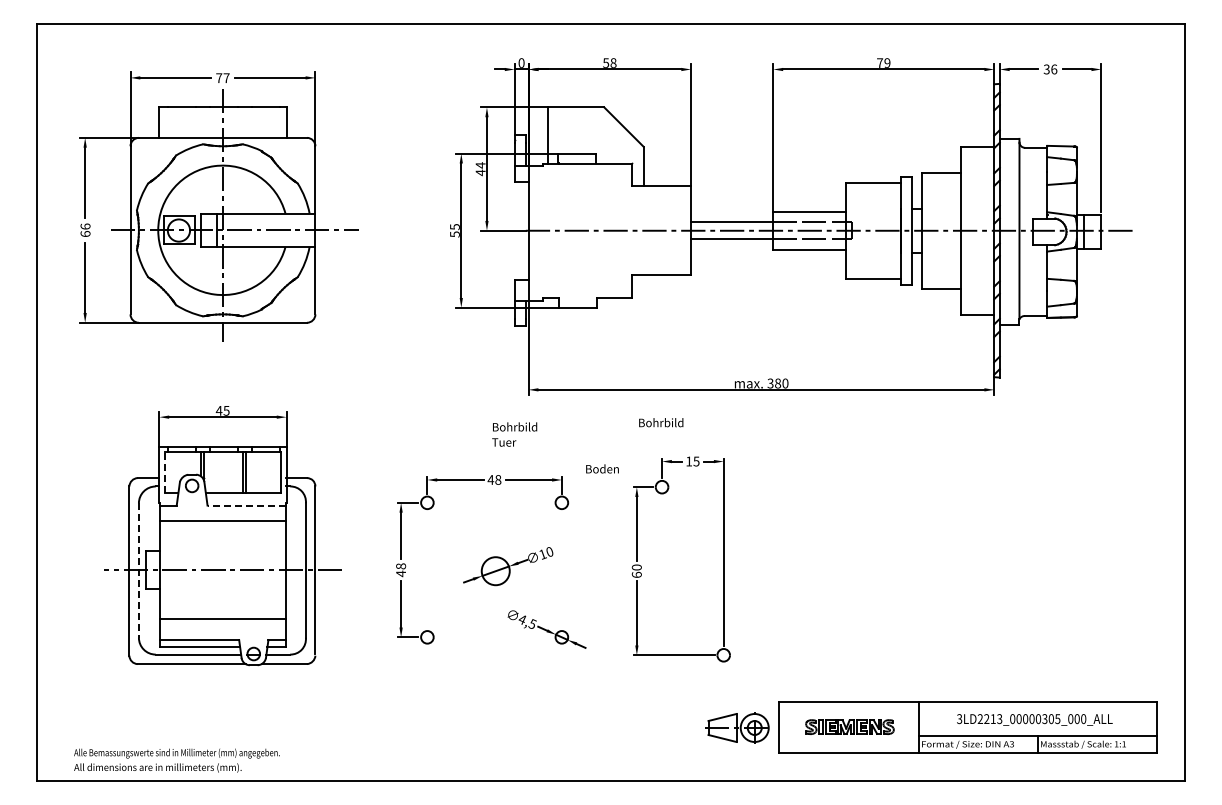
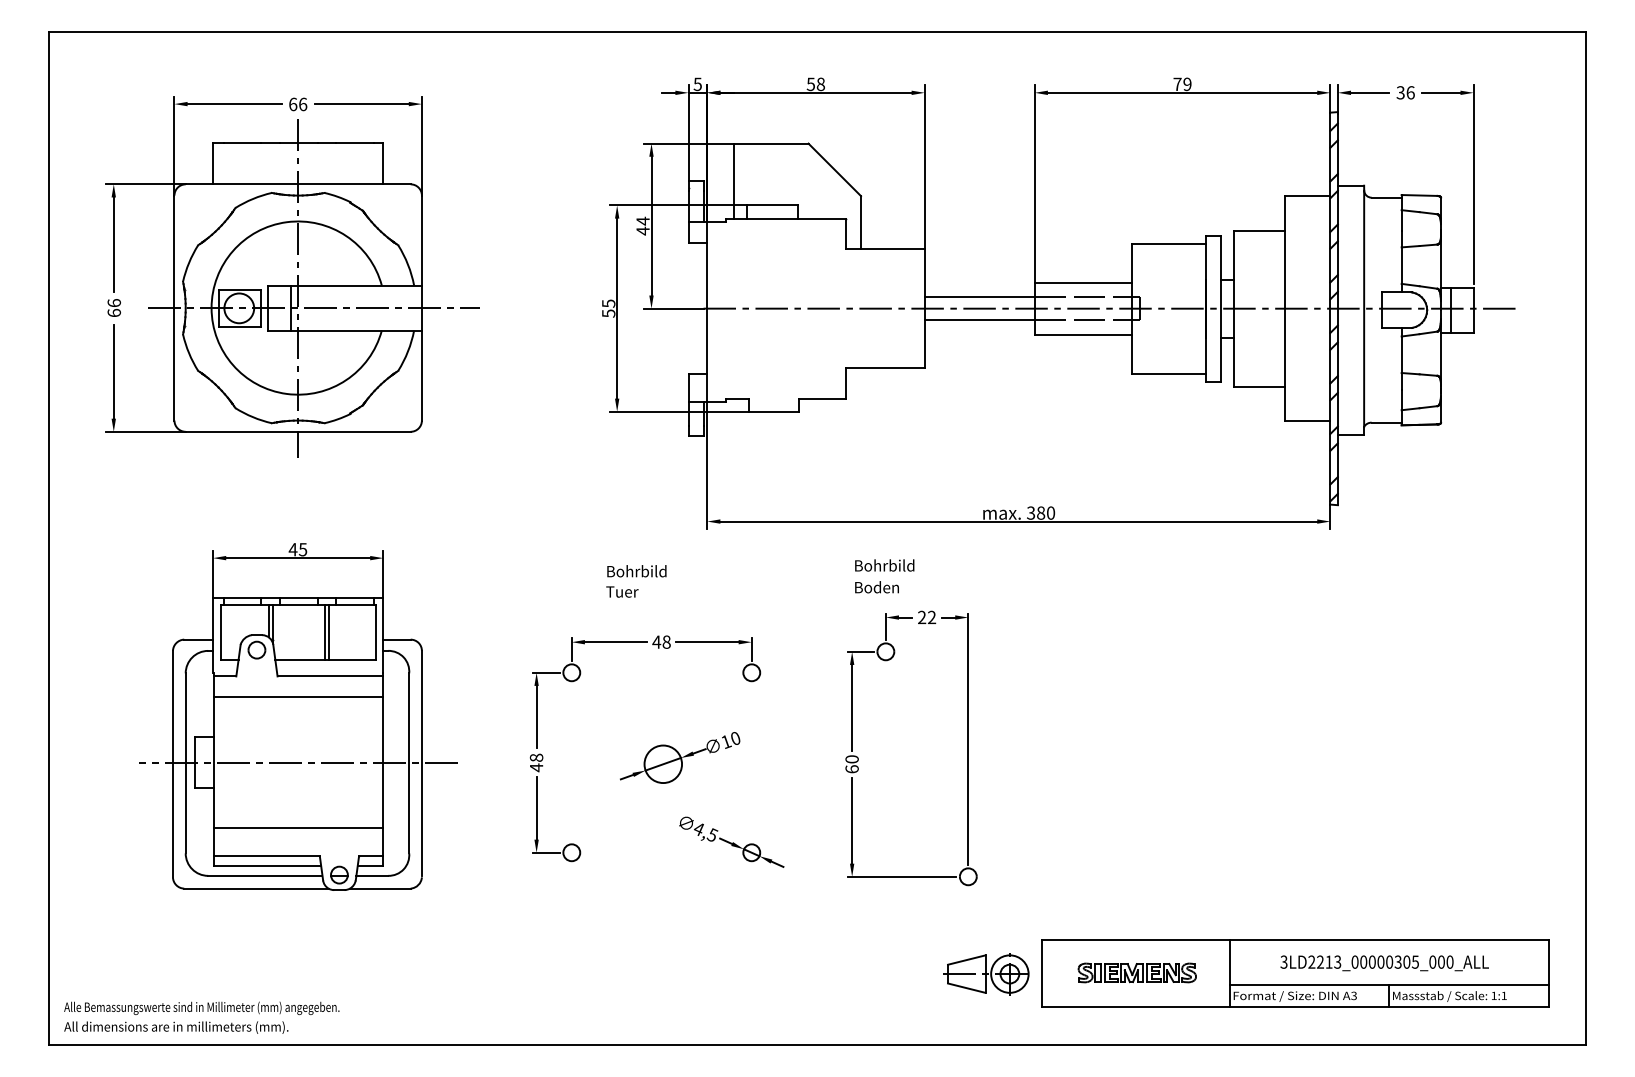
text: (521, 62) -> (697, 83), 0 -> 5
text: (222, 78) -> (297, 104), 77 -> 66
text: (514, 434) -> (636, 581), moved
text: (692, 461) -> (926, 617), 15 -> 22
text: (602, 468) -> (877, 586), moved
line: (164, 472) -> (219, 632), dashed -> solid
line: (246, 505) -> (329, 676), dashed -> solid
line: (138, 571) -> (185, 764), dashed -> solid
text: (176, 760) -> (201, 1017), moved

